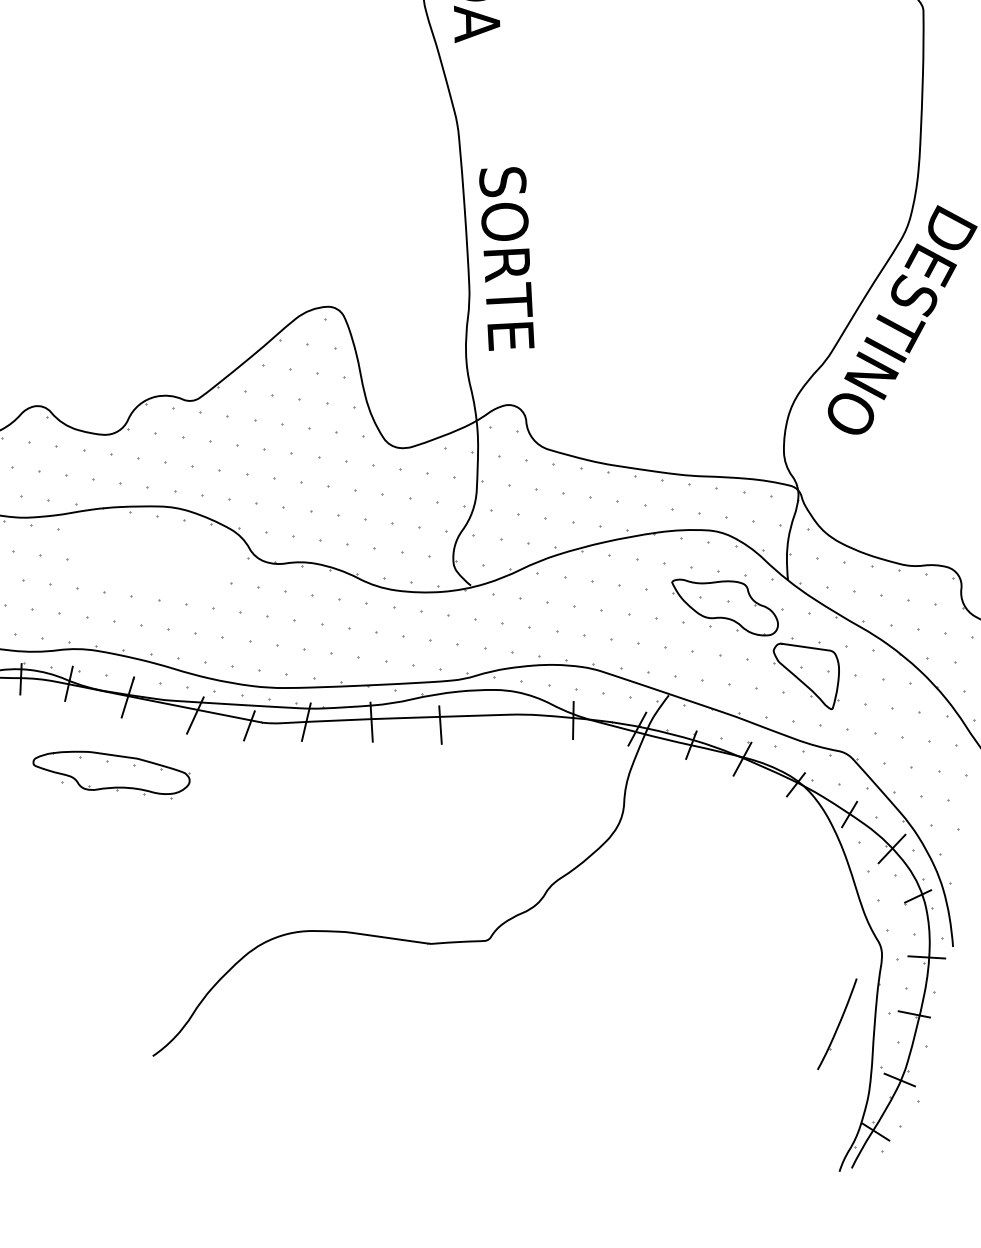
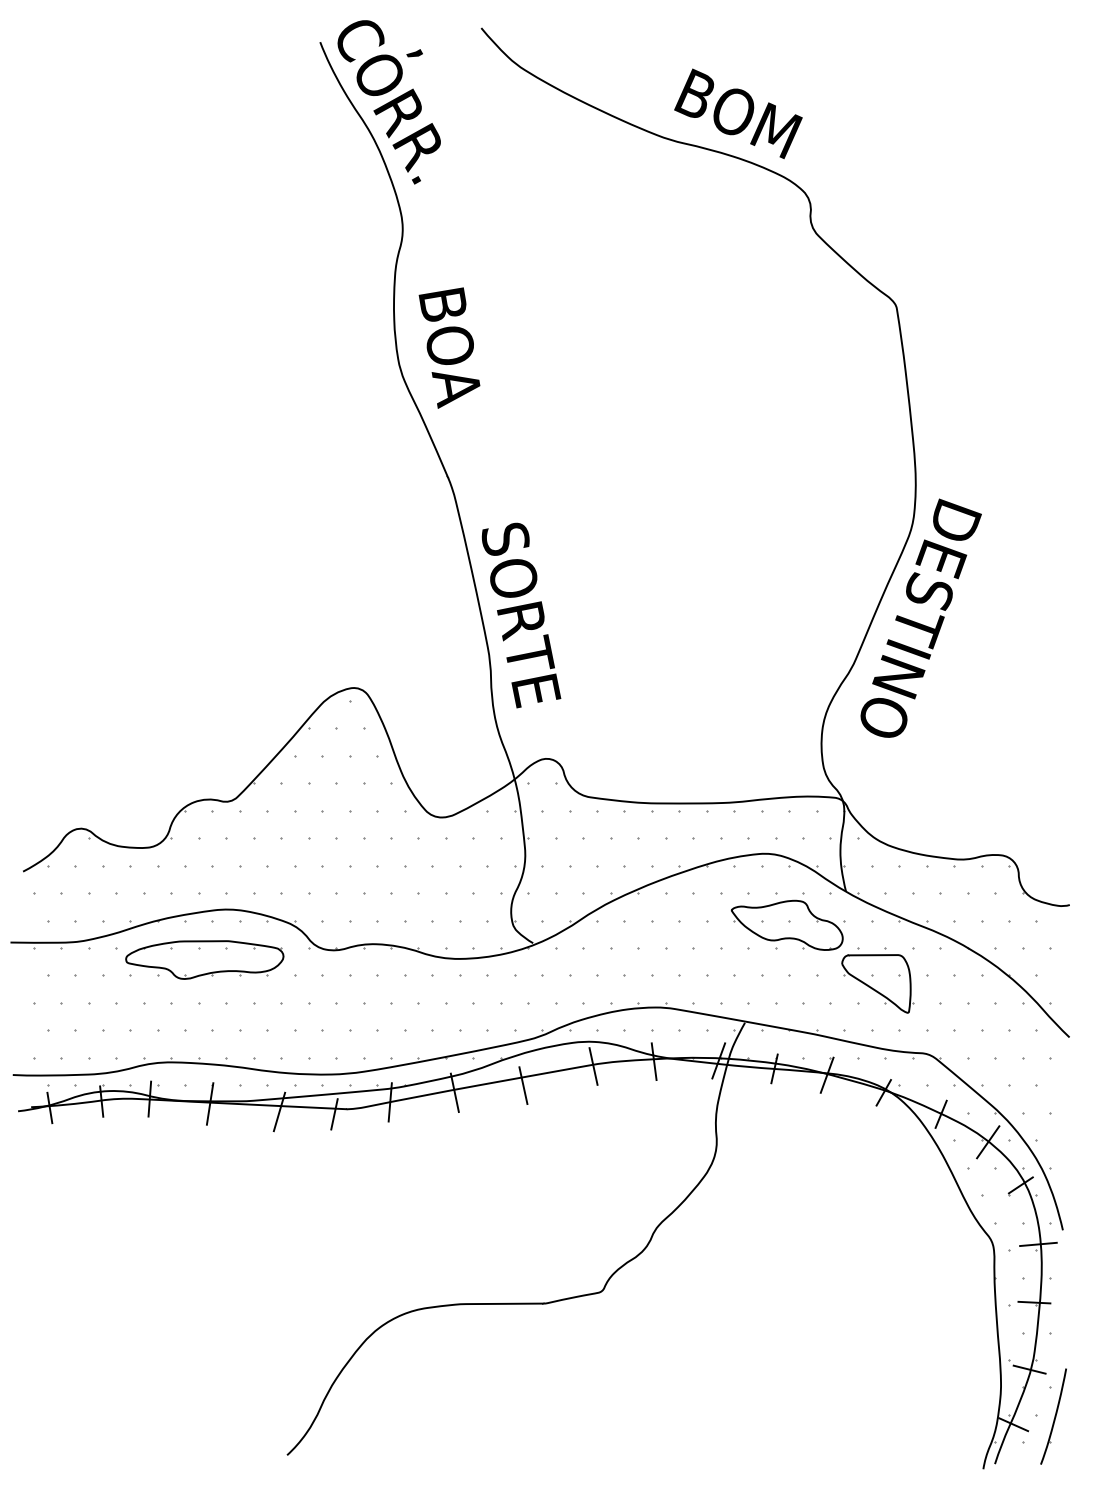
line: (512, 716) -> (593, 1066), added
part: (111, 773) -> (204, 959), moved
part: (837, 1024) -> (1053, 1416), moved

